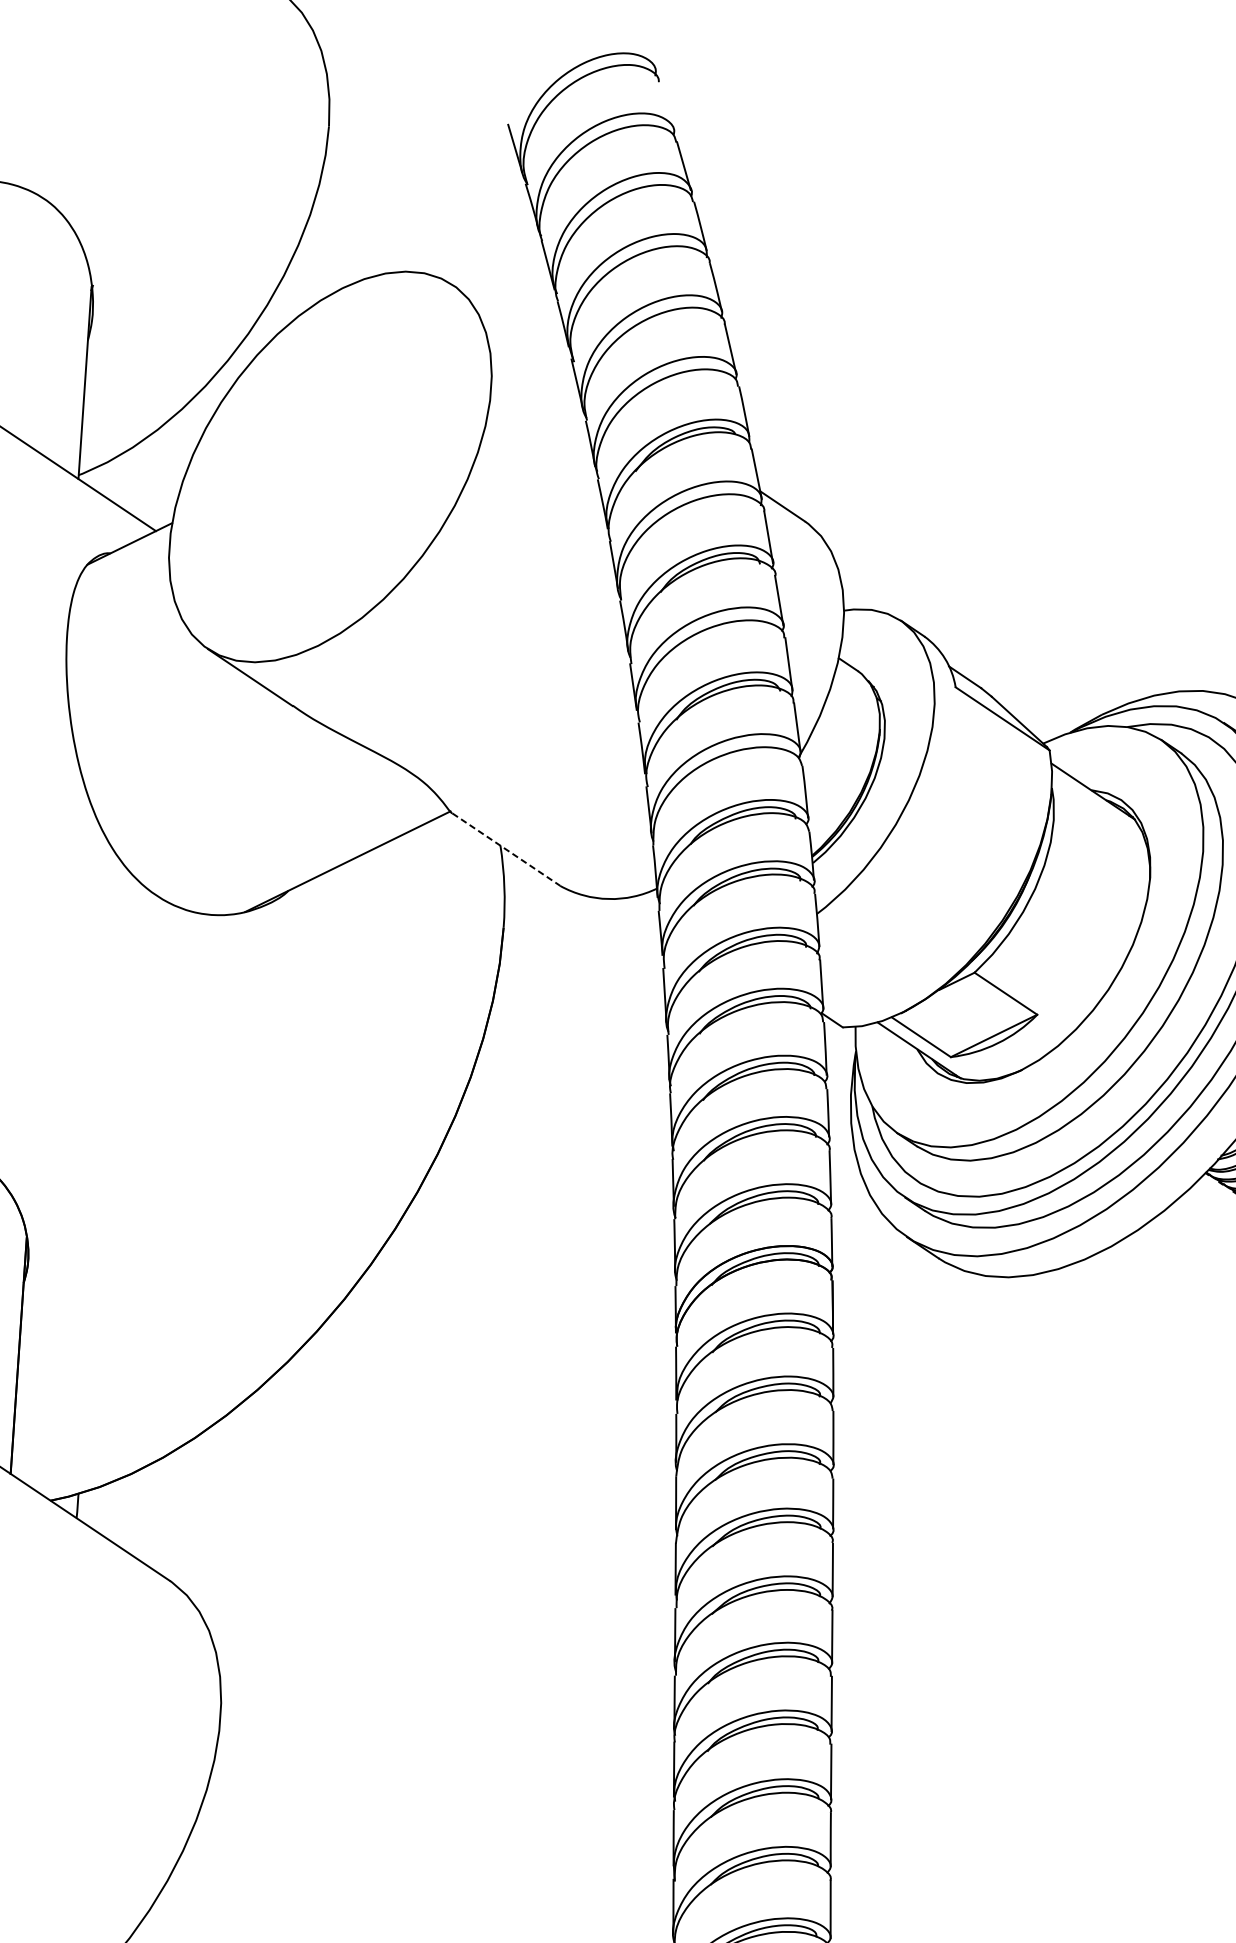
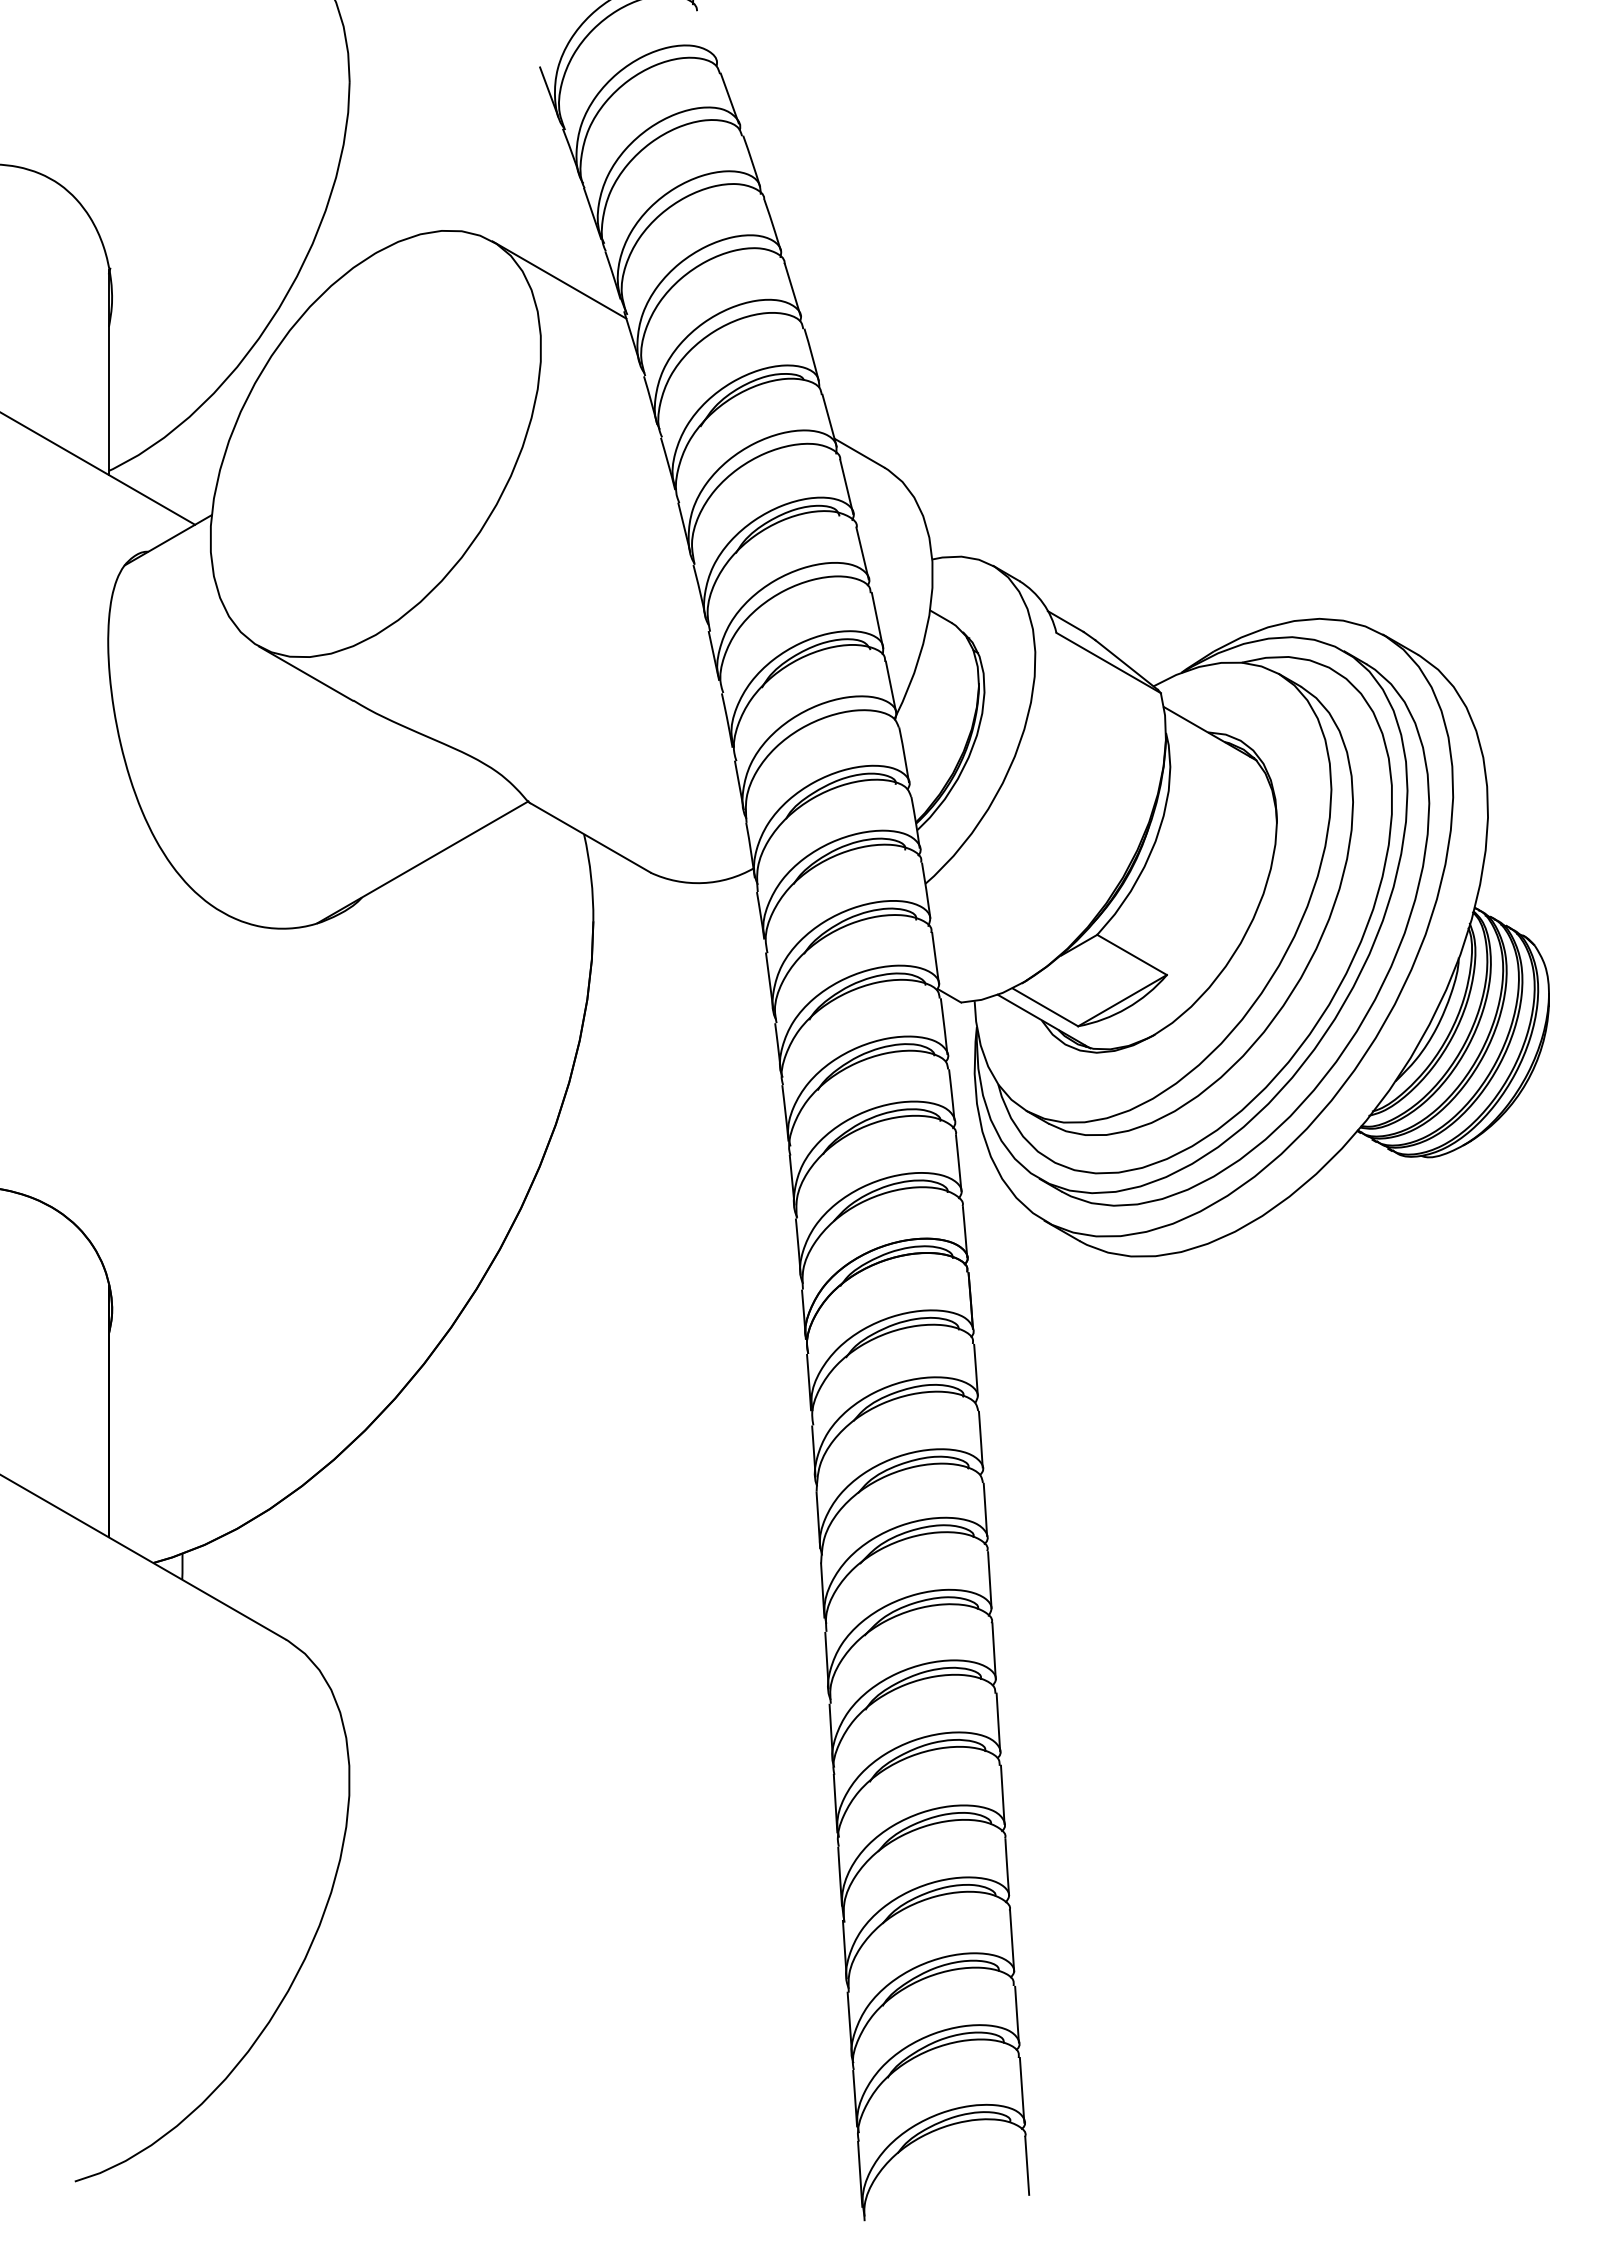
line: (512, 324) -> (559, 279), added
line: (507, 850) -> (591, 838), dashed -> solid

